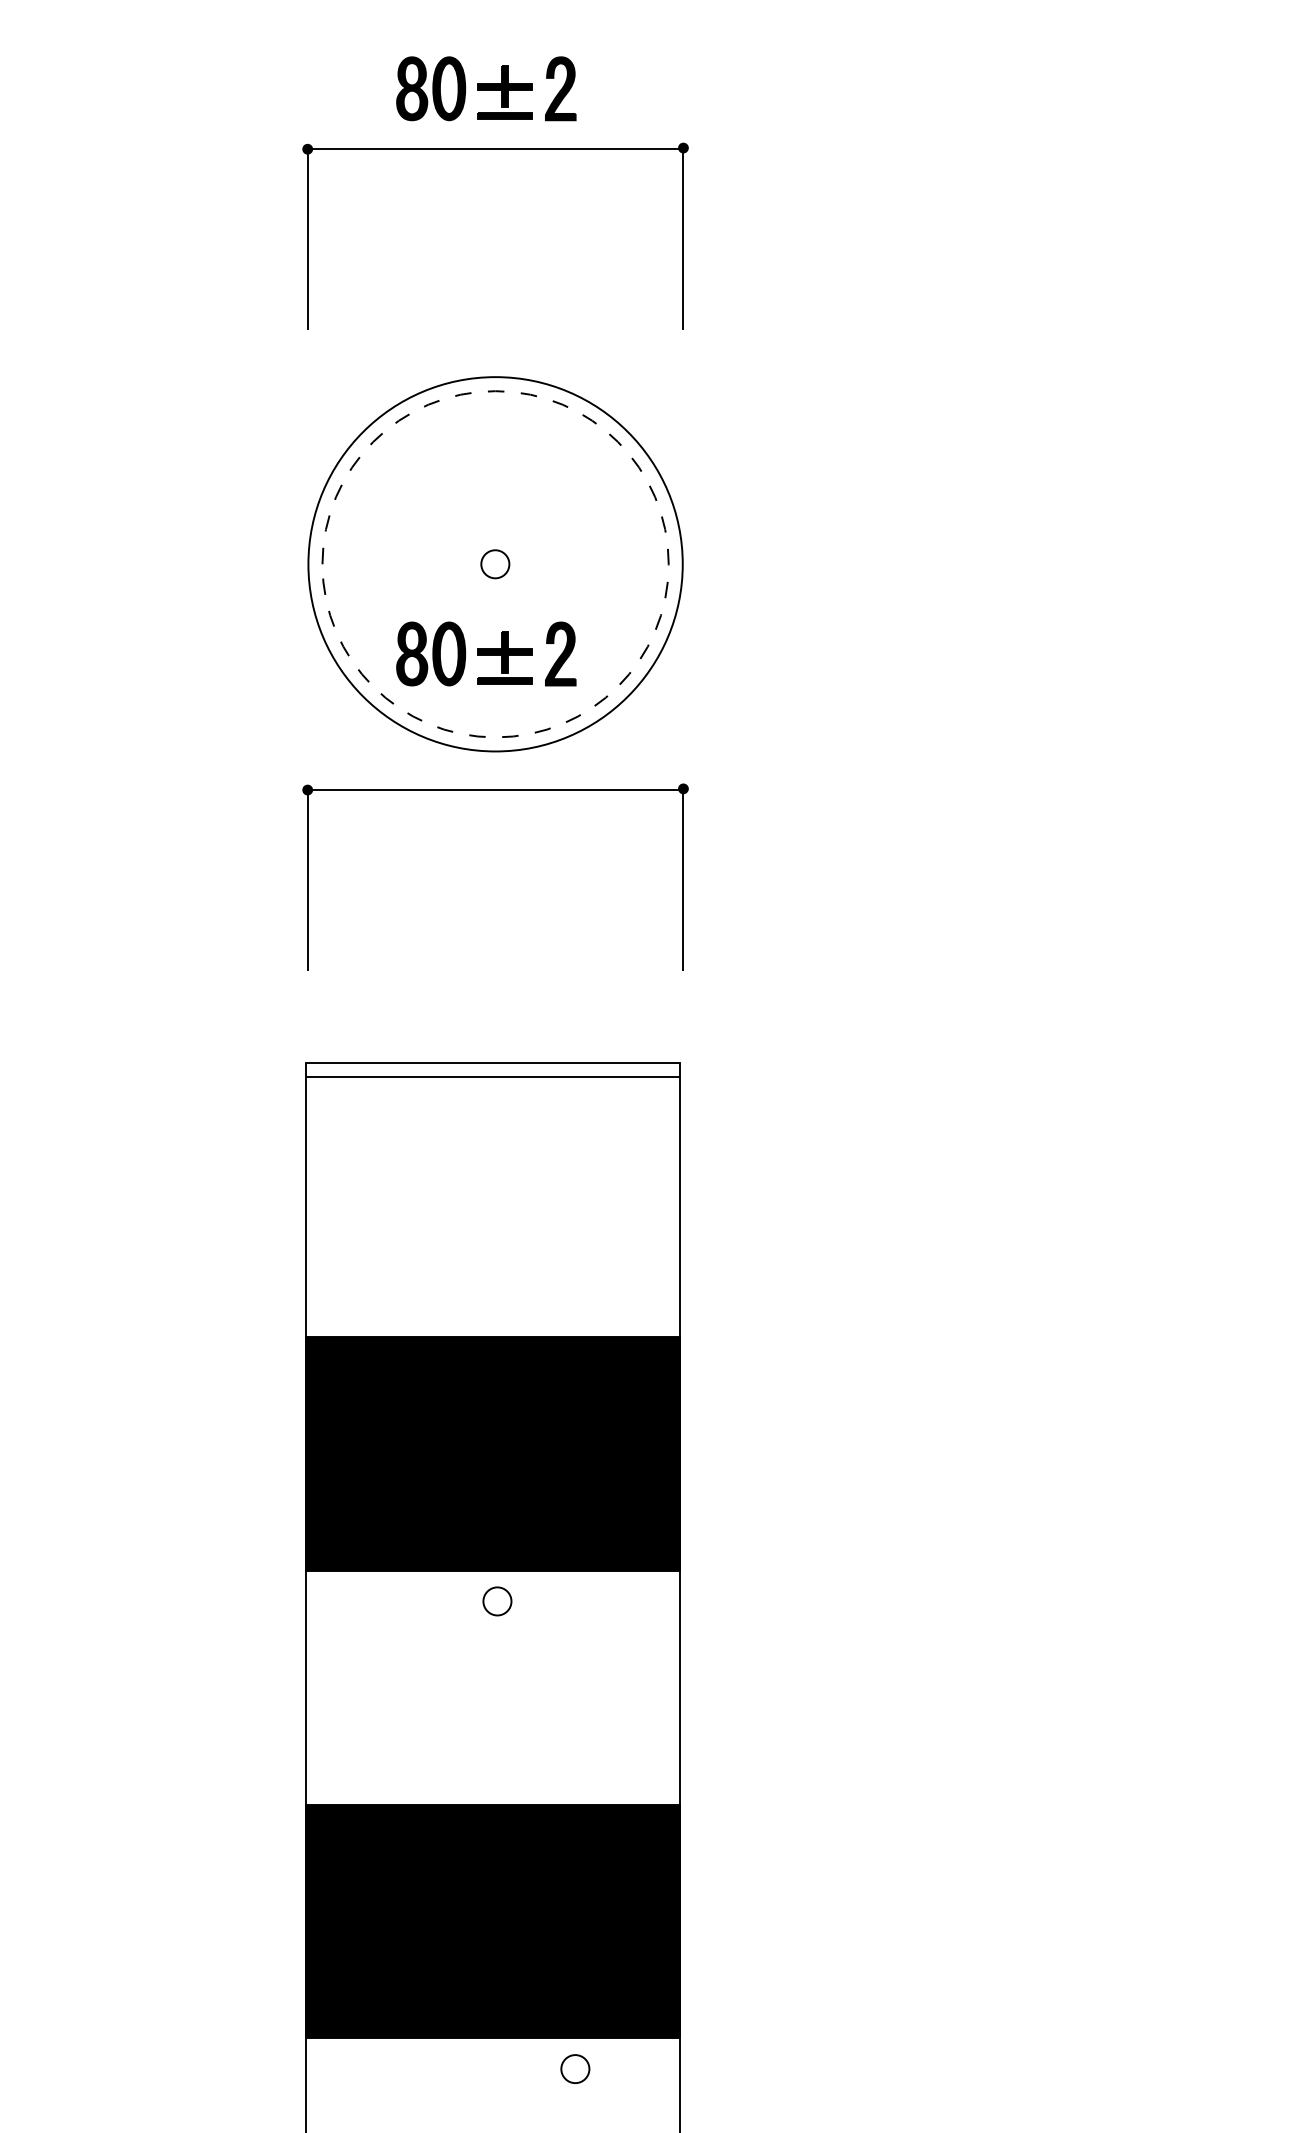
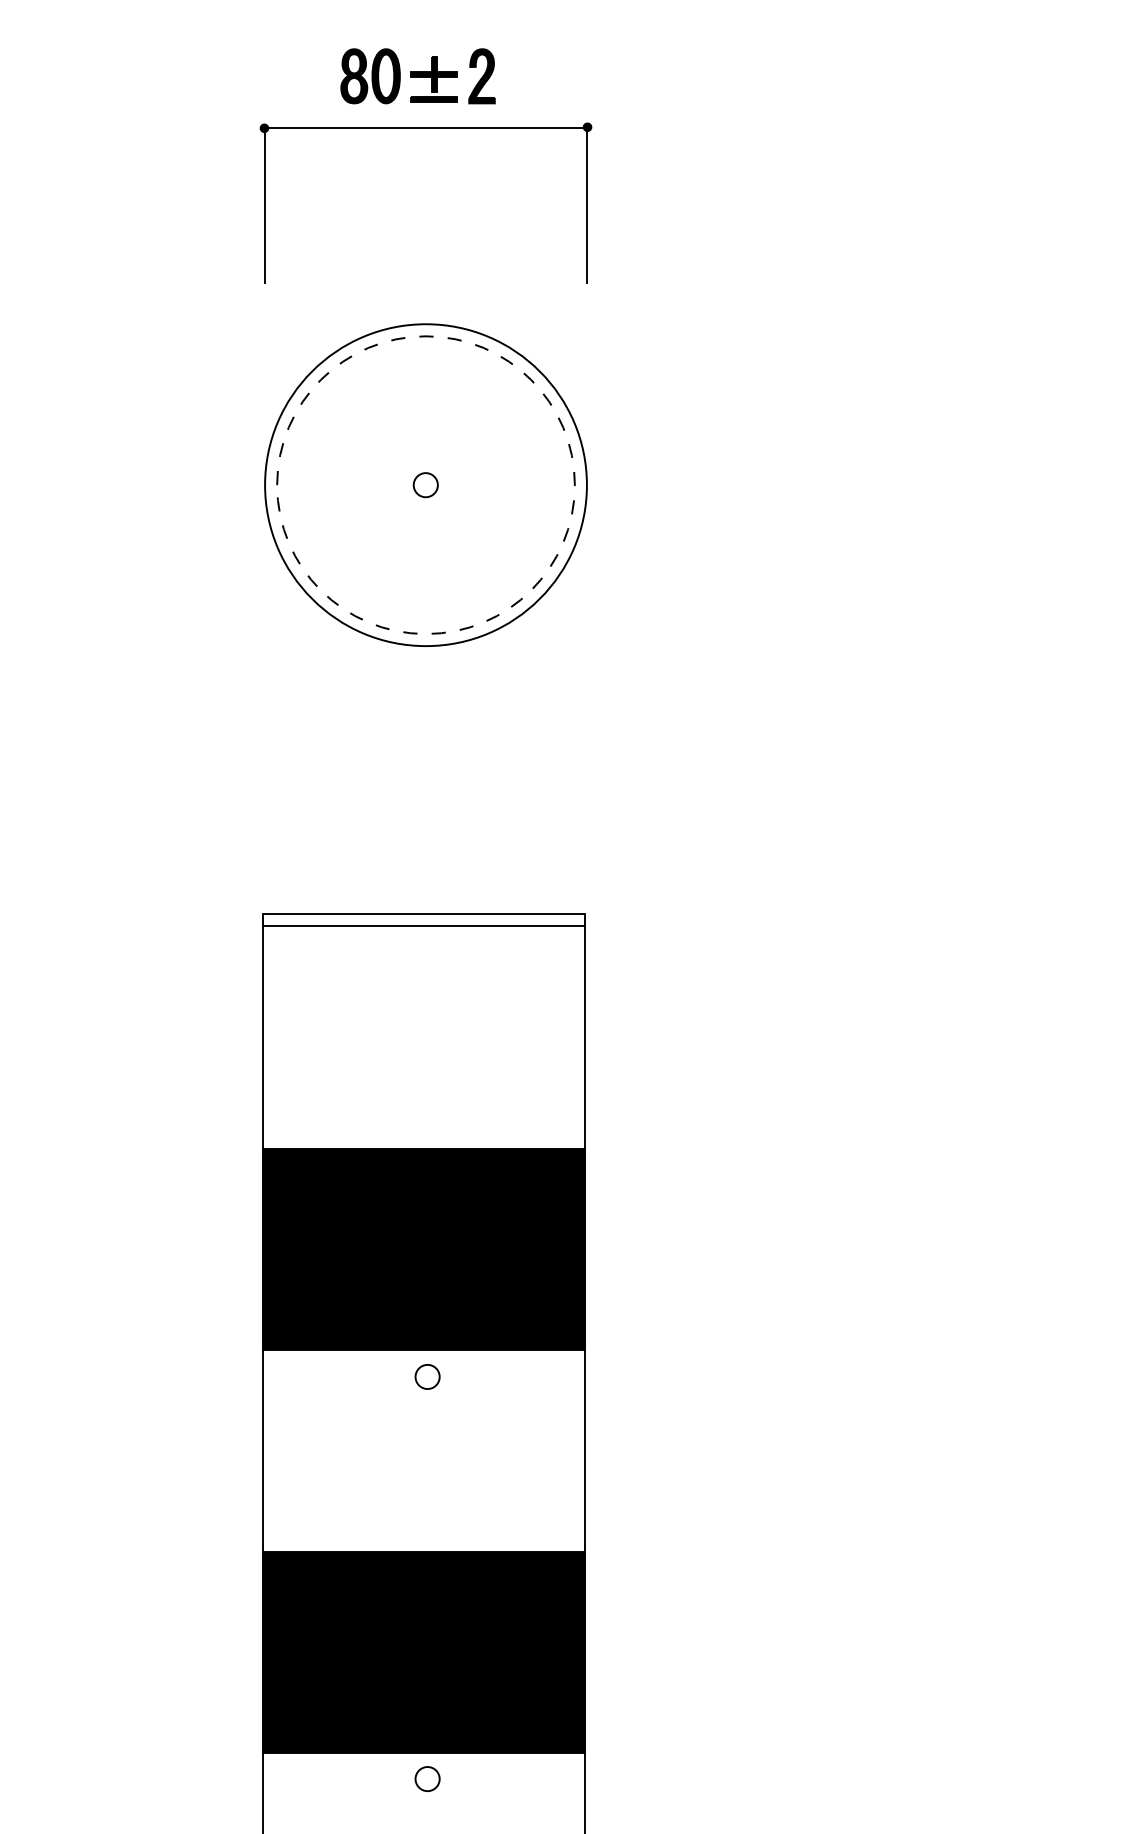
part: (485, 654) -> (417, 562), removed
part: (494, 790) -> (425, 679), removed
part: (575, 2068) -> (427, 1778), moved

